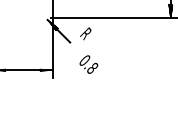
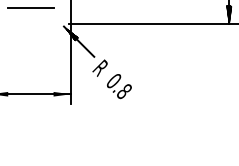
line: (22, 6) -> (30, 8), added
text: (85, 33) -> (99, 67), moved

